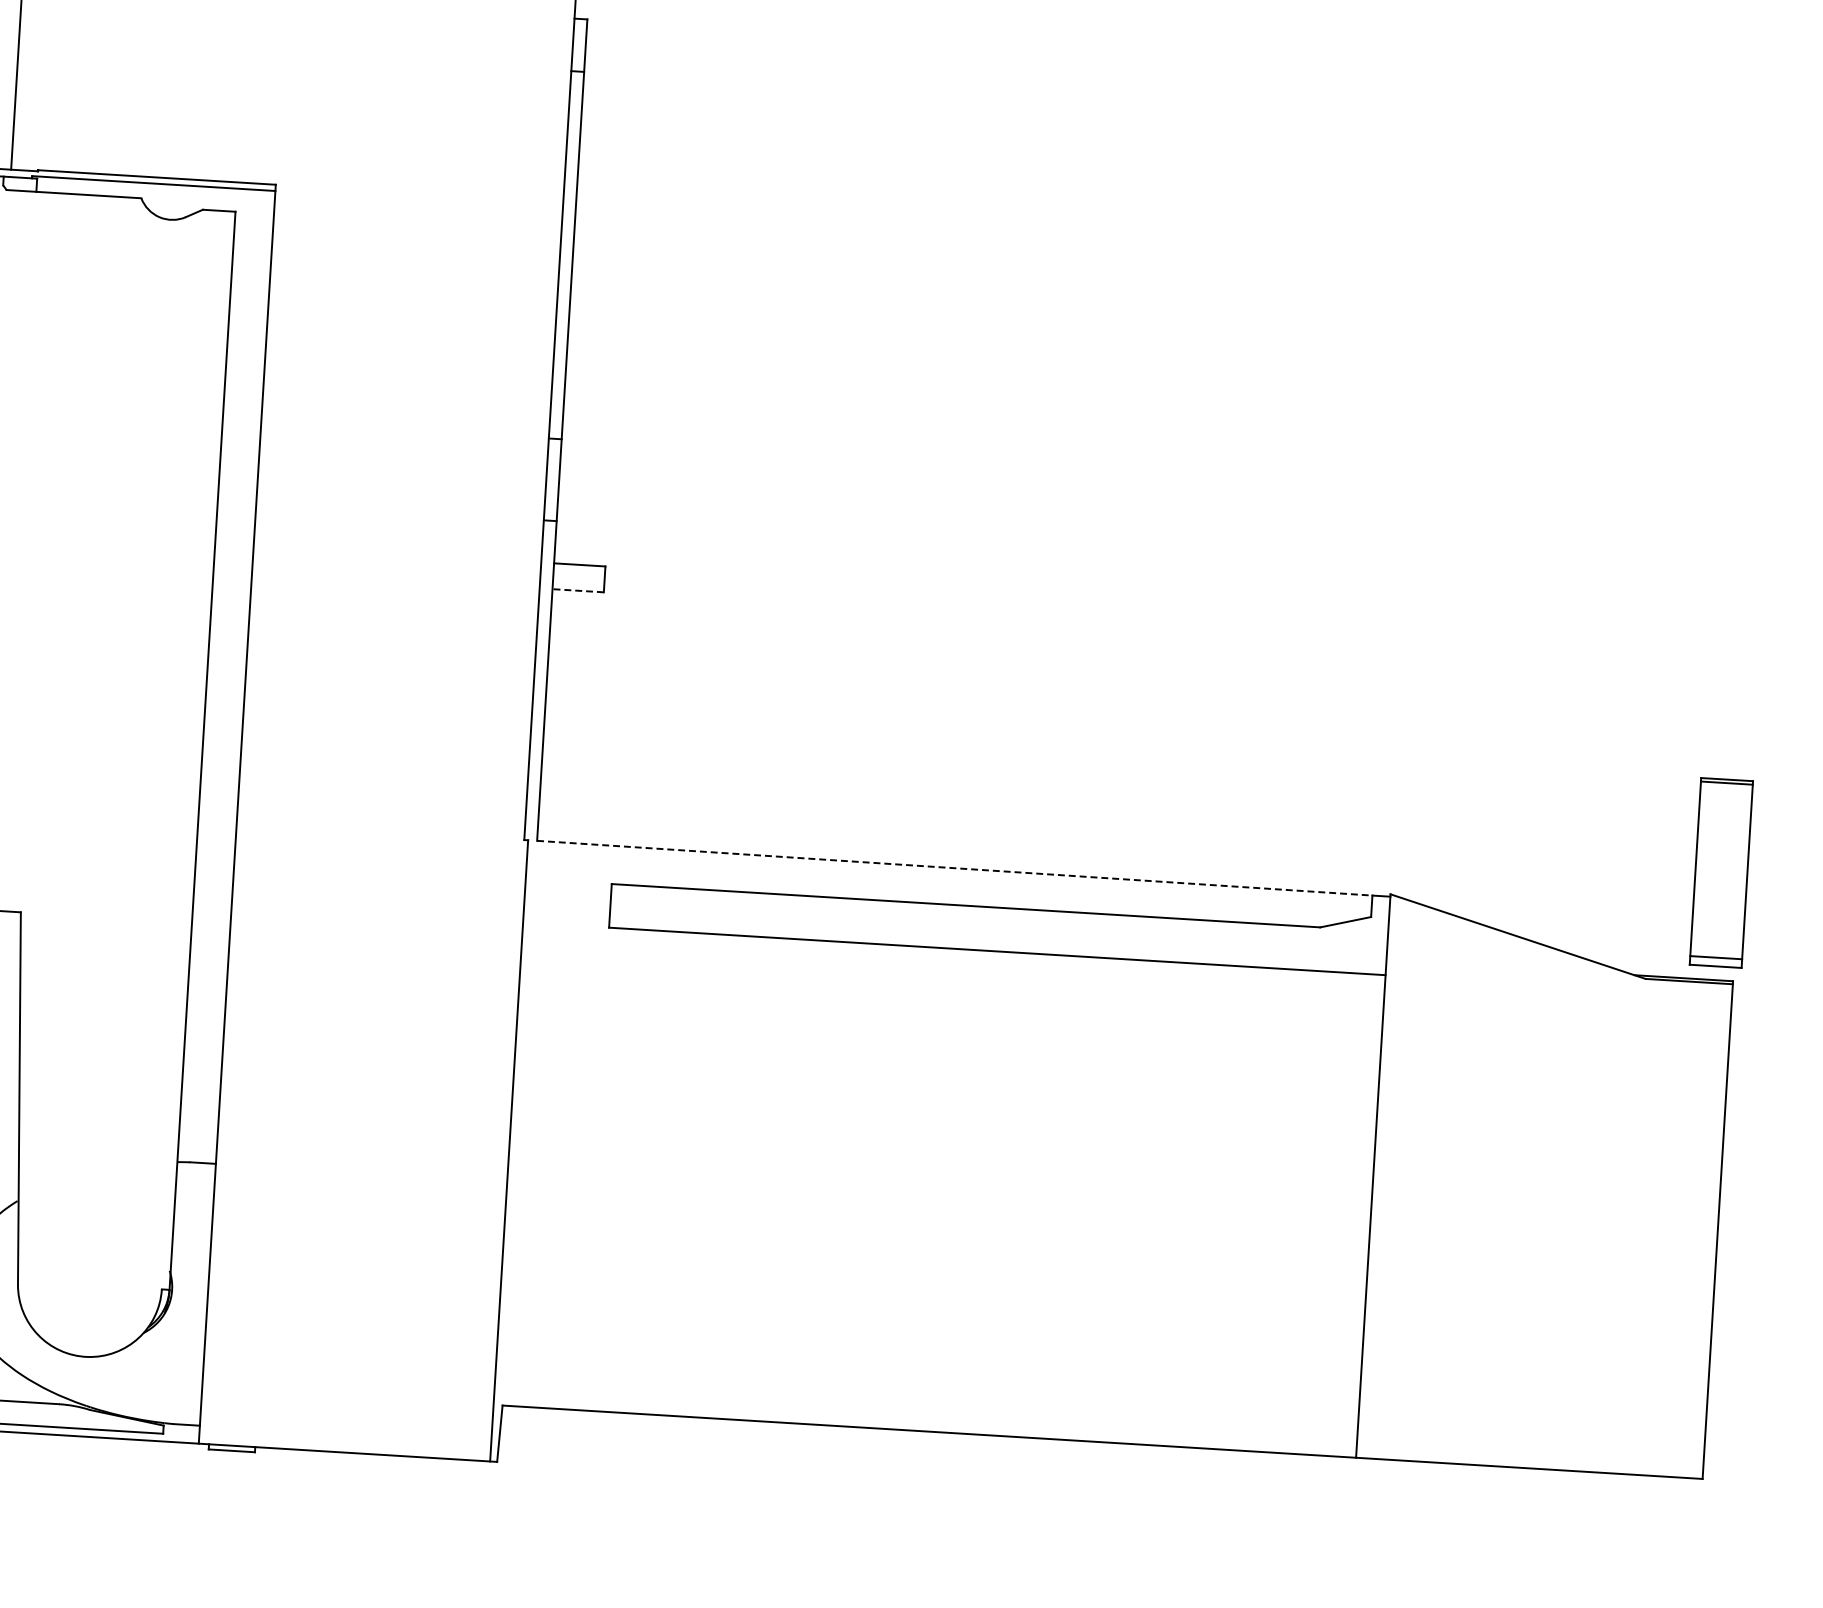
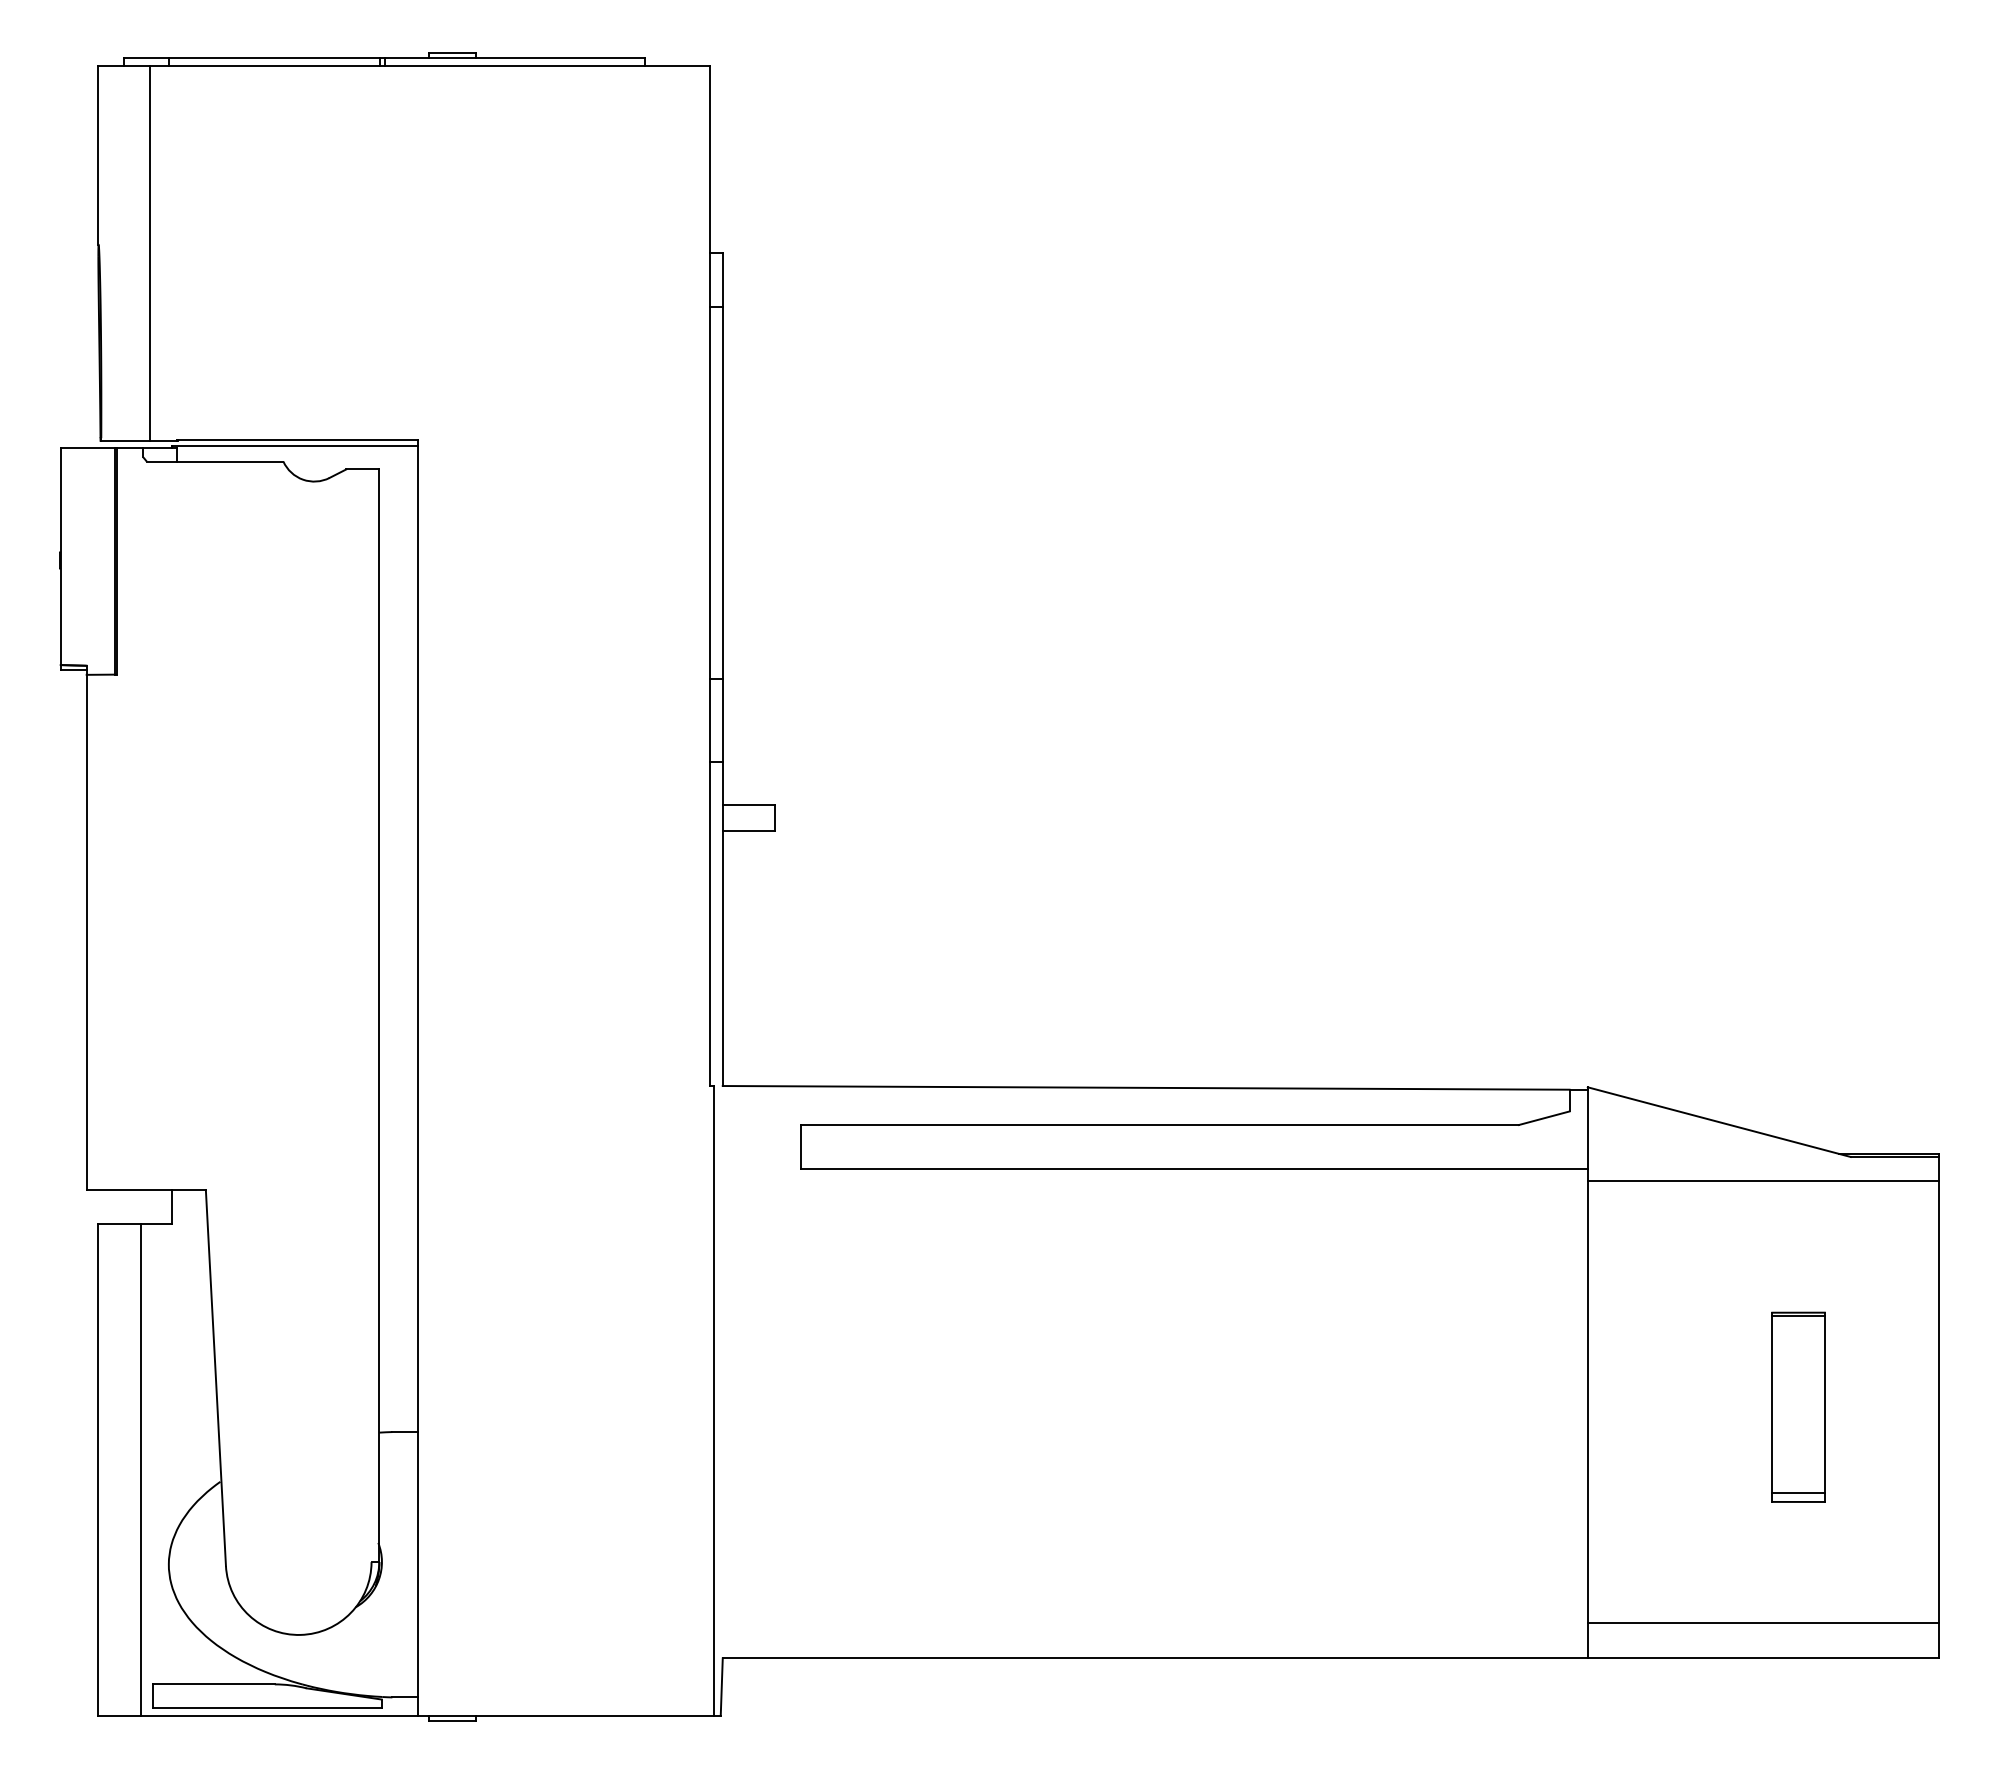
line: (577, 590) -> (748, 830), dashed -> solid
line: (955, 867) -> (1146, 1087), dashed -> solid
part: (1721, 872) -> (1798, 1406), moved
line: (1558, 997) -> (1763, 1181), added
line: (1531, 1433) -> (1763, 1623), added

